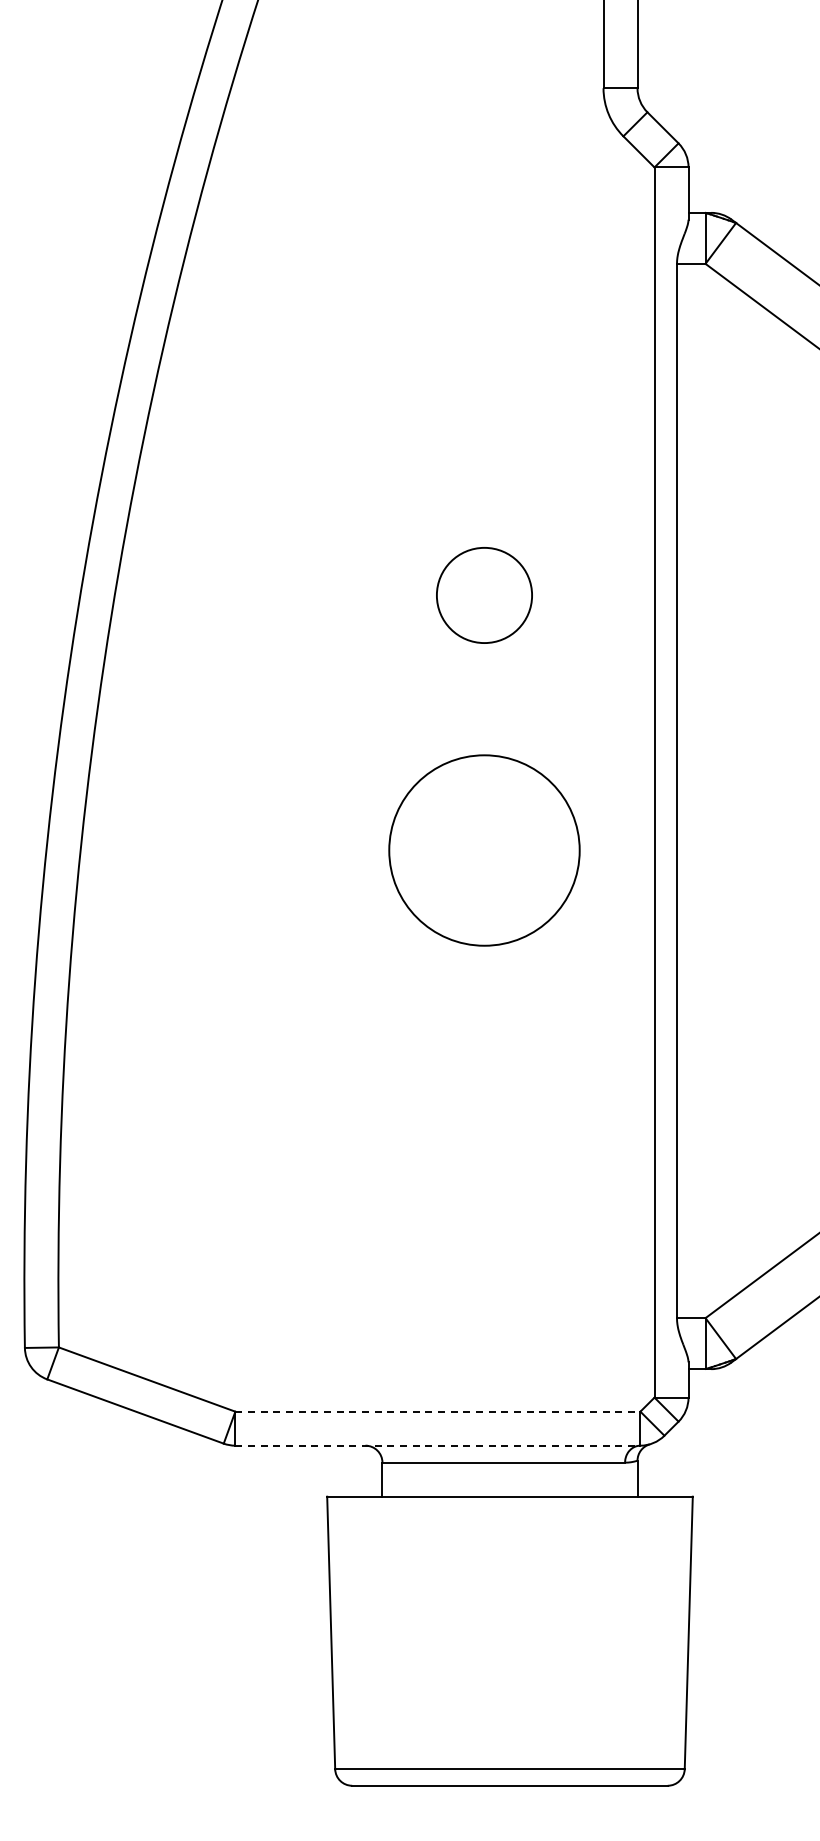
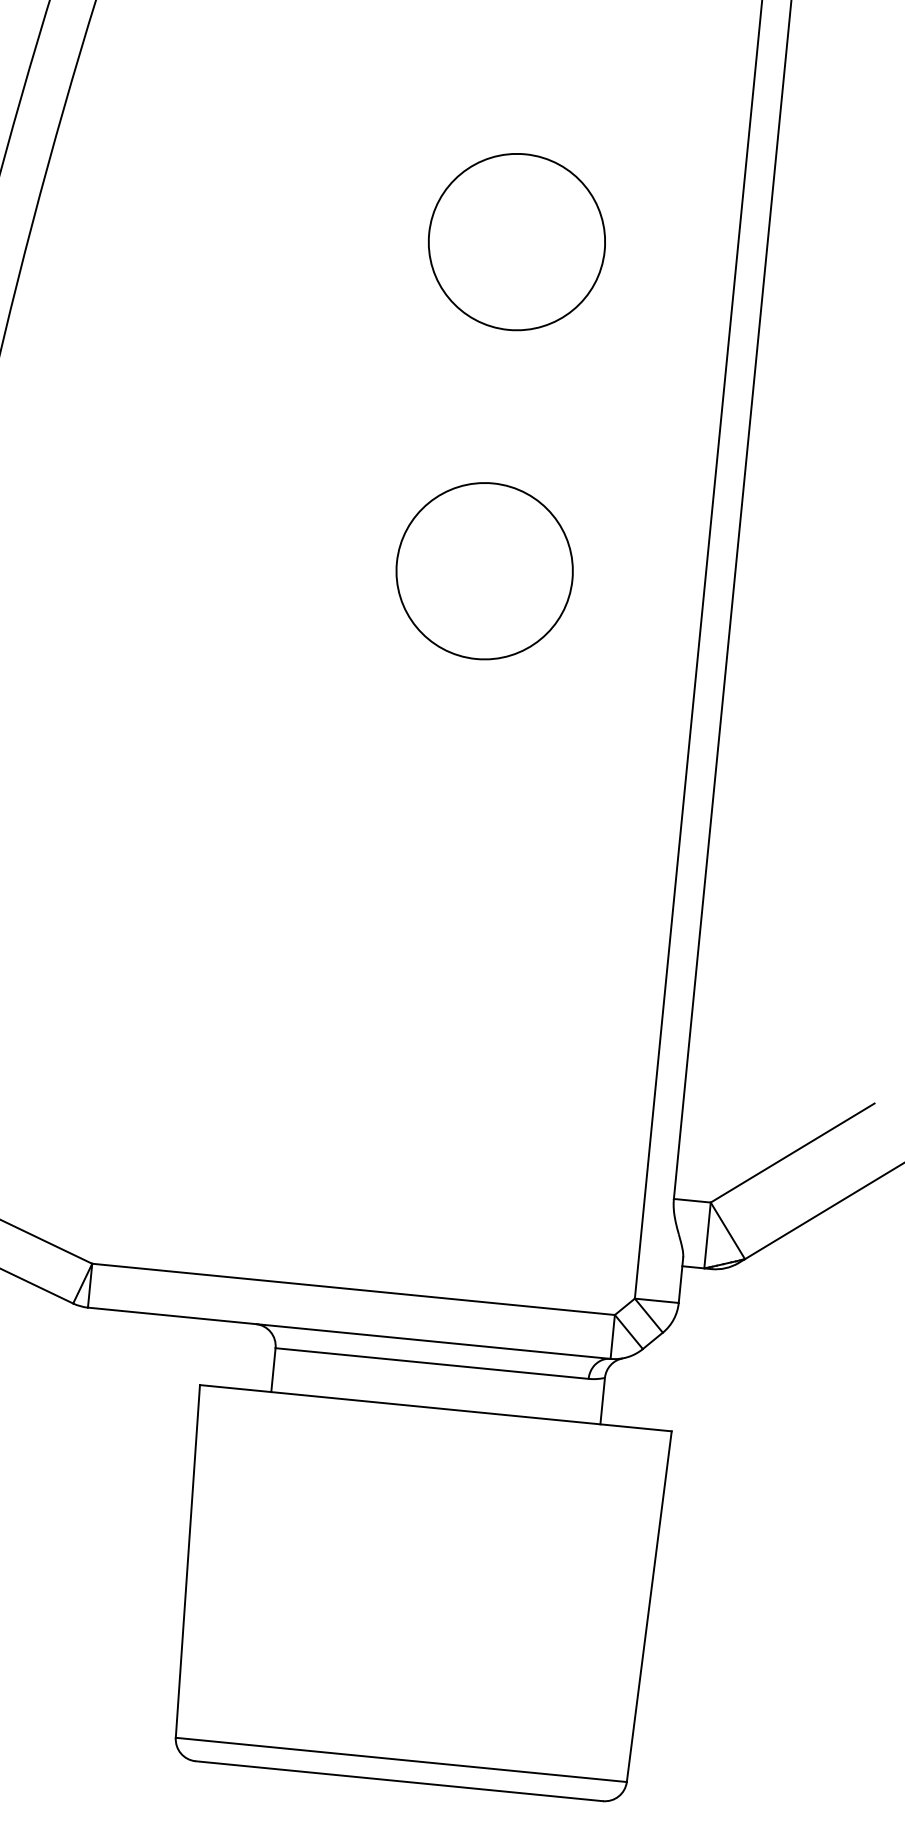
circle: (484, 595) -> (516, 242), size x1.43
circle: (484, 850) -> (484, 571), size x0.71
line: (437, 1411) -> (353, 1289), dashed -> solid
line: (437, 1445) -> (348, 1332), dashed -> solid

